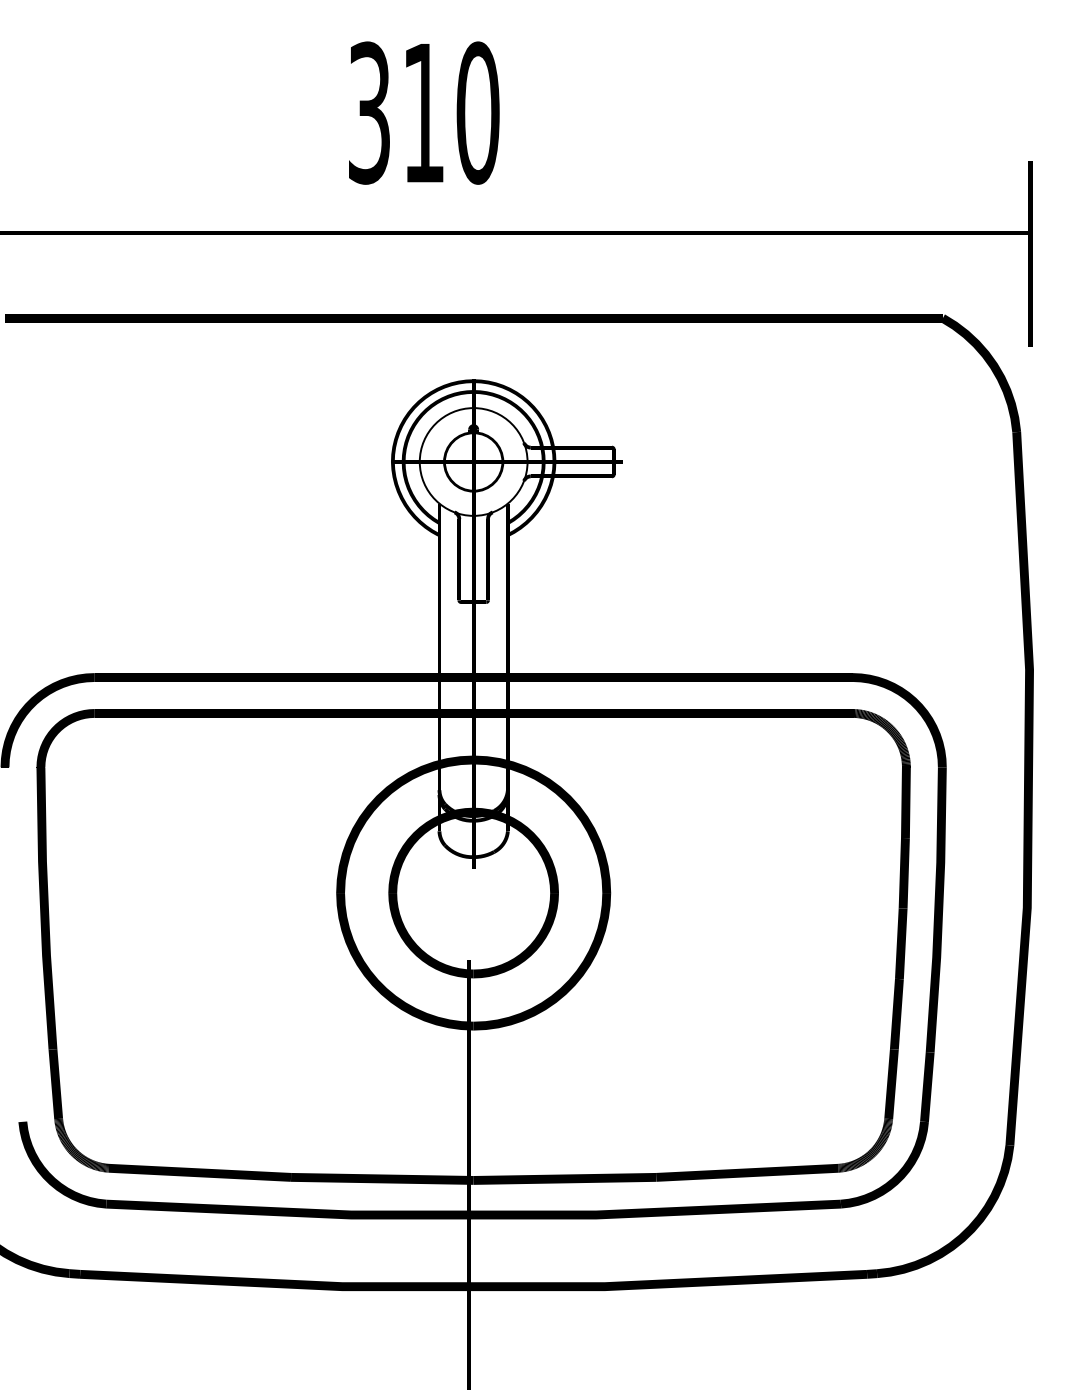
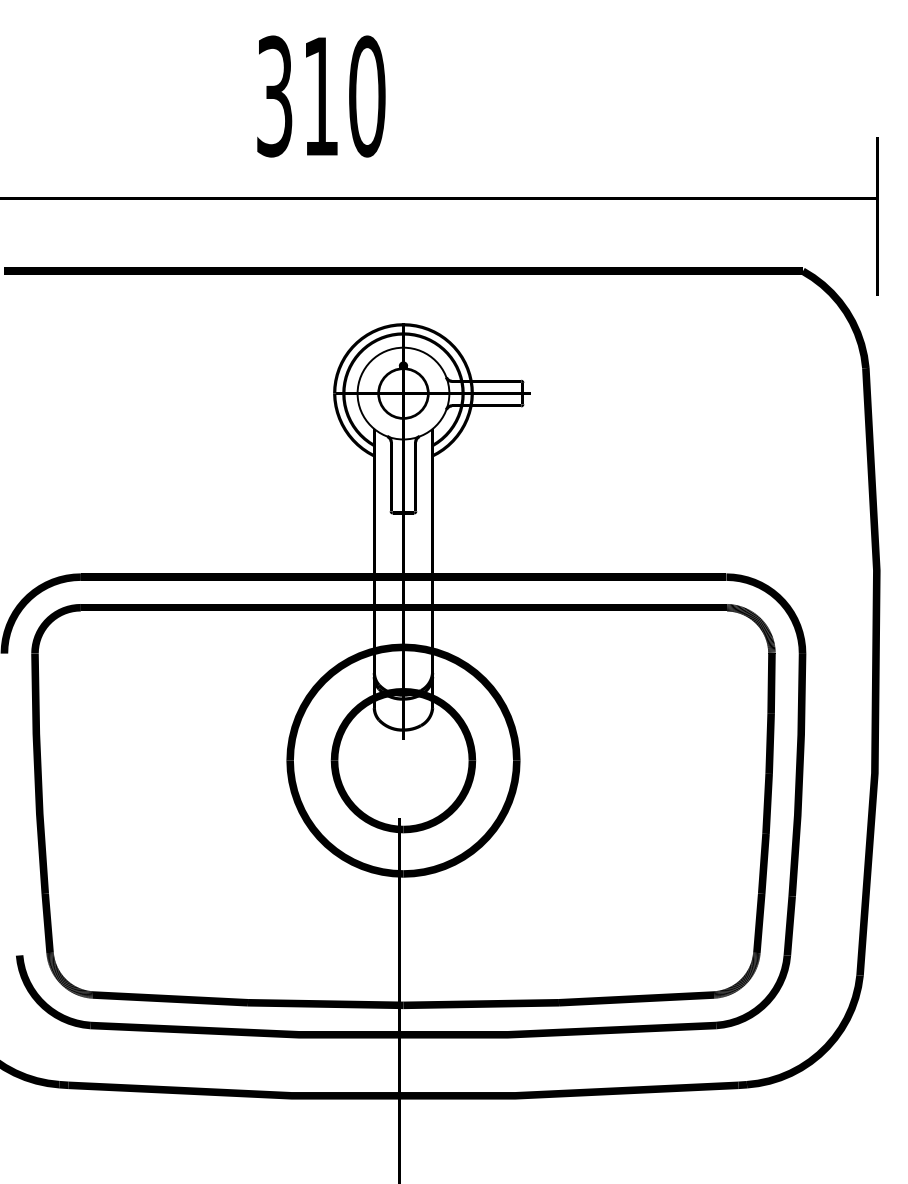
text: (424, 113) -> (321, 96), moved

